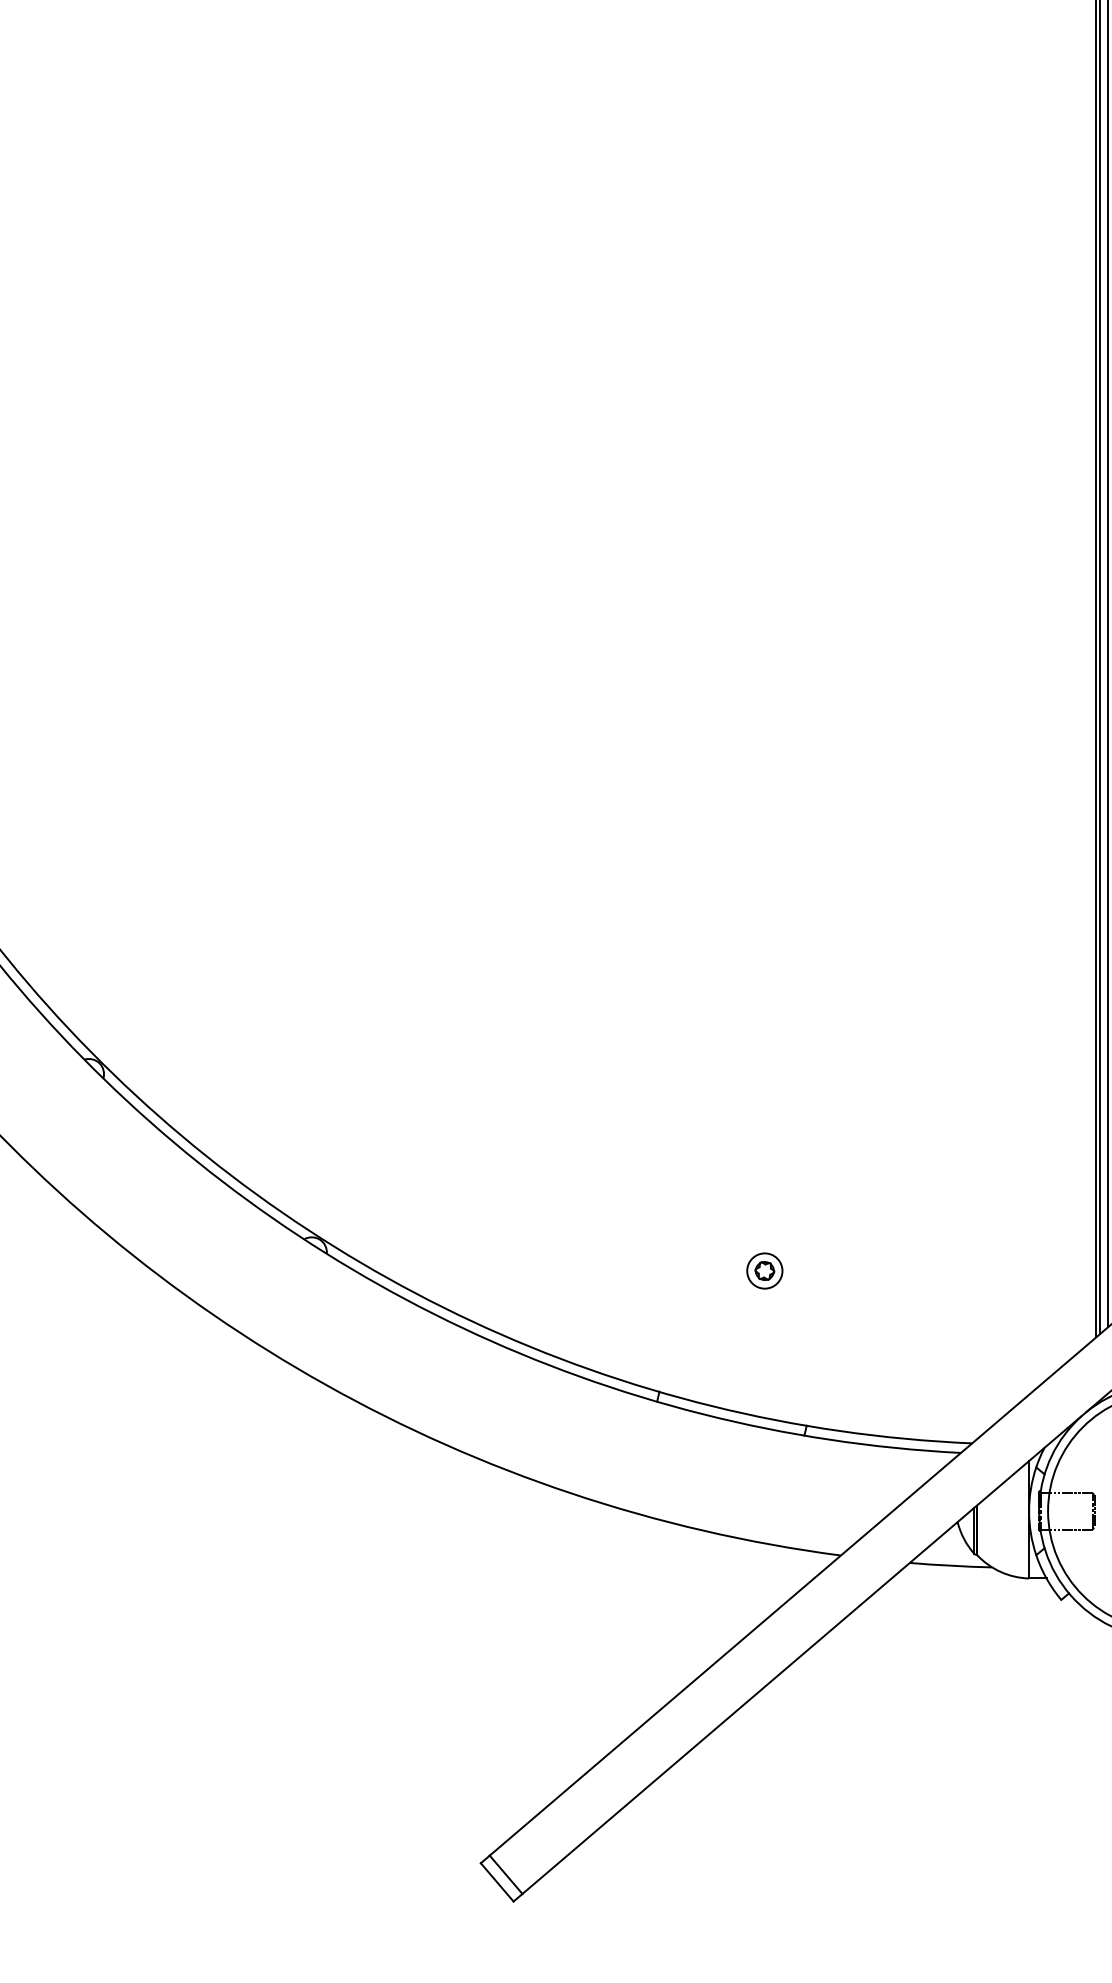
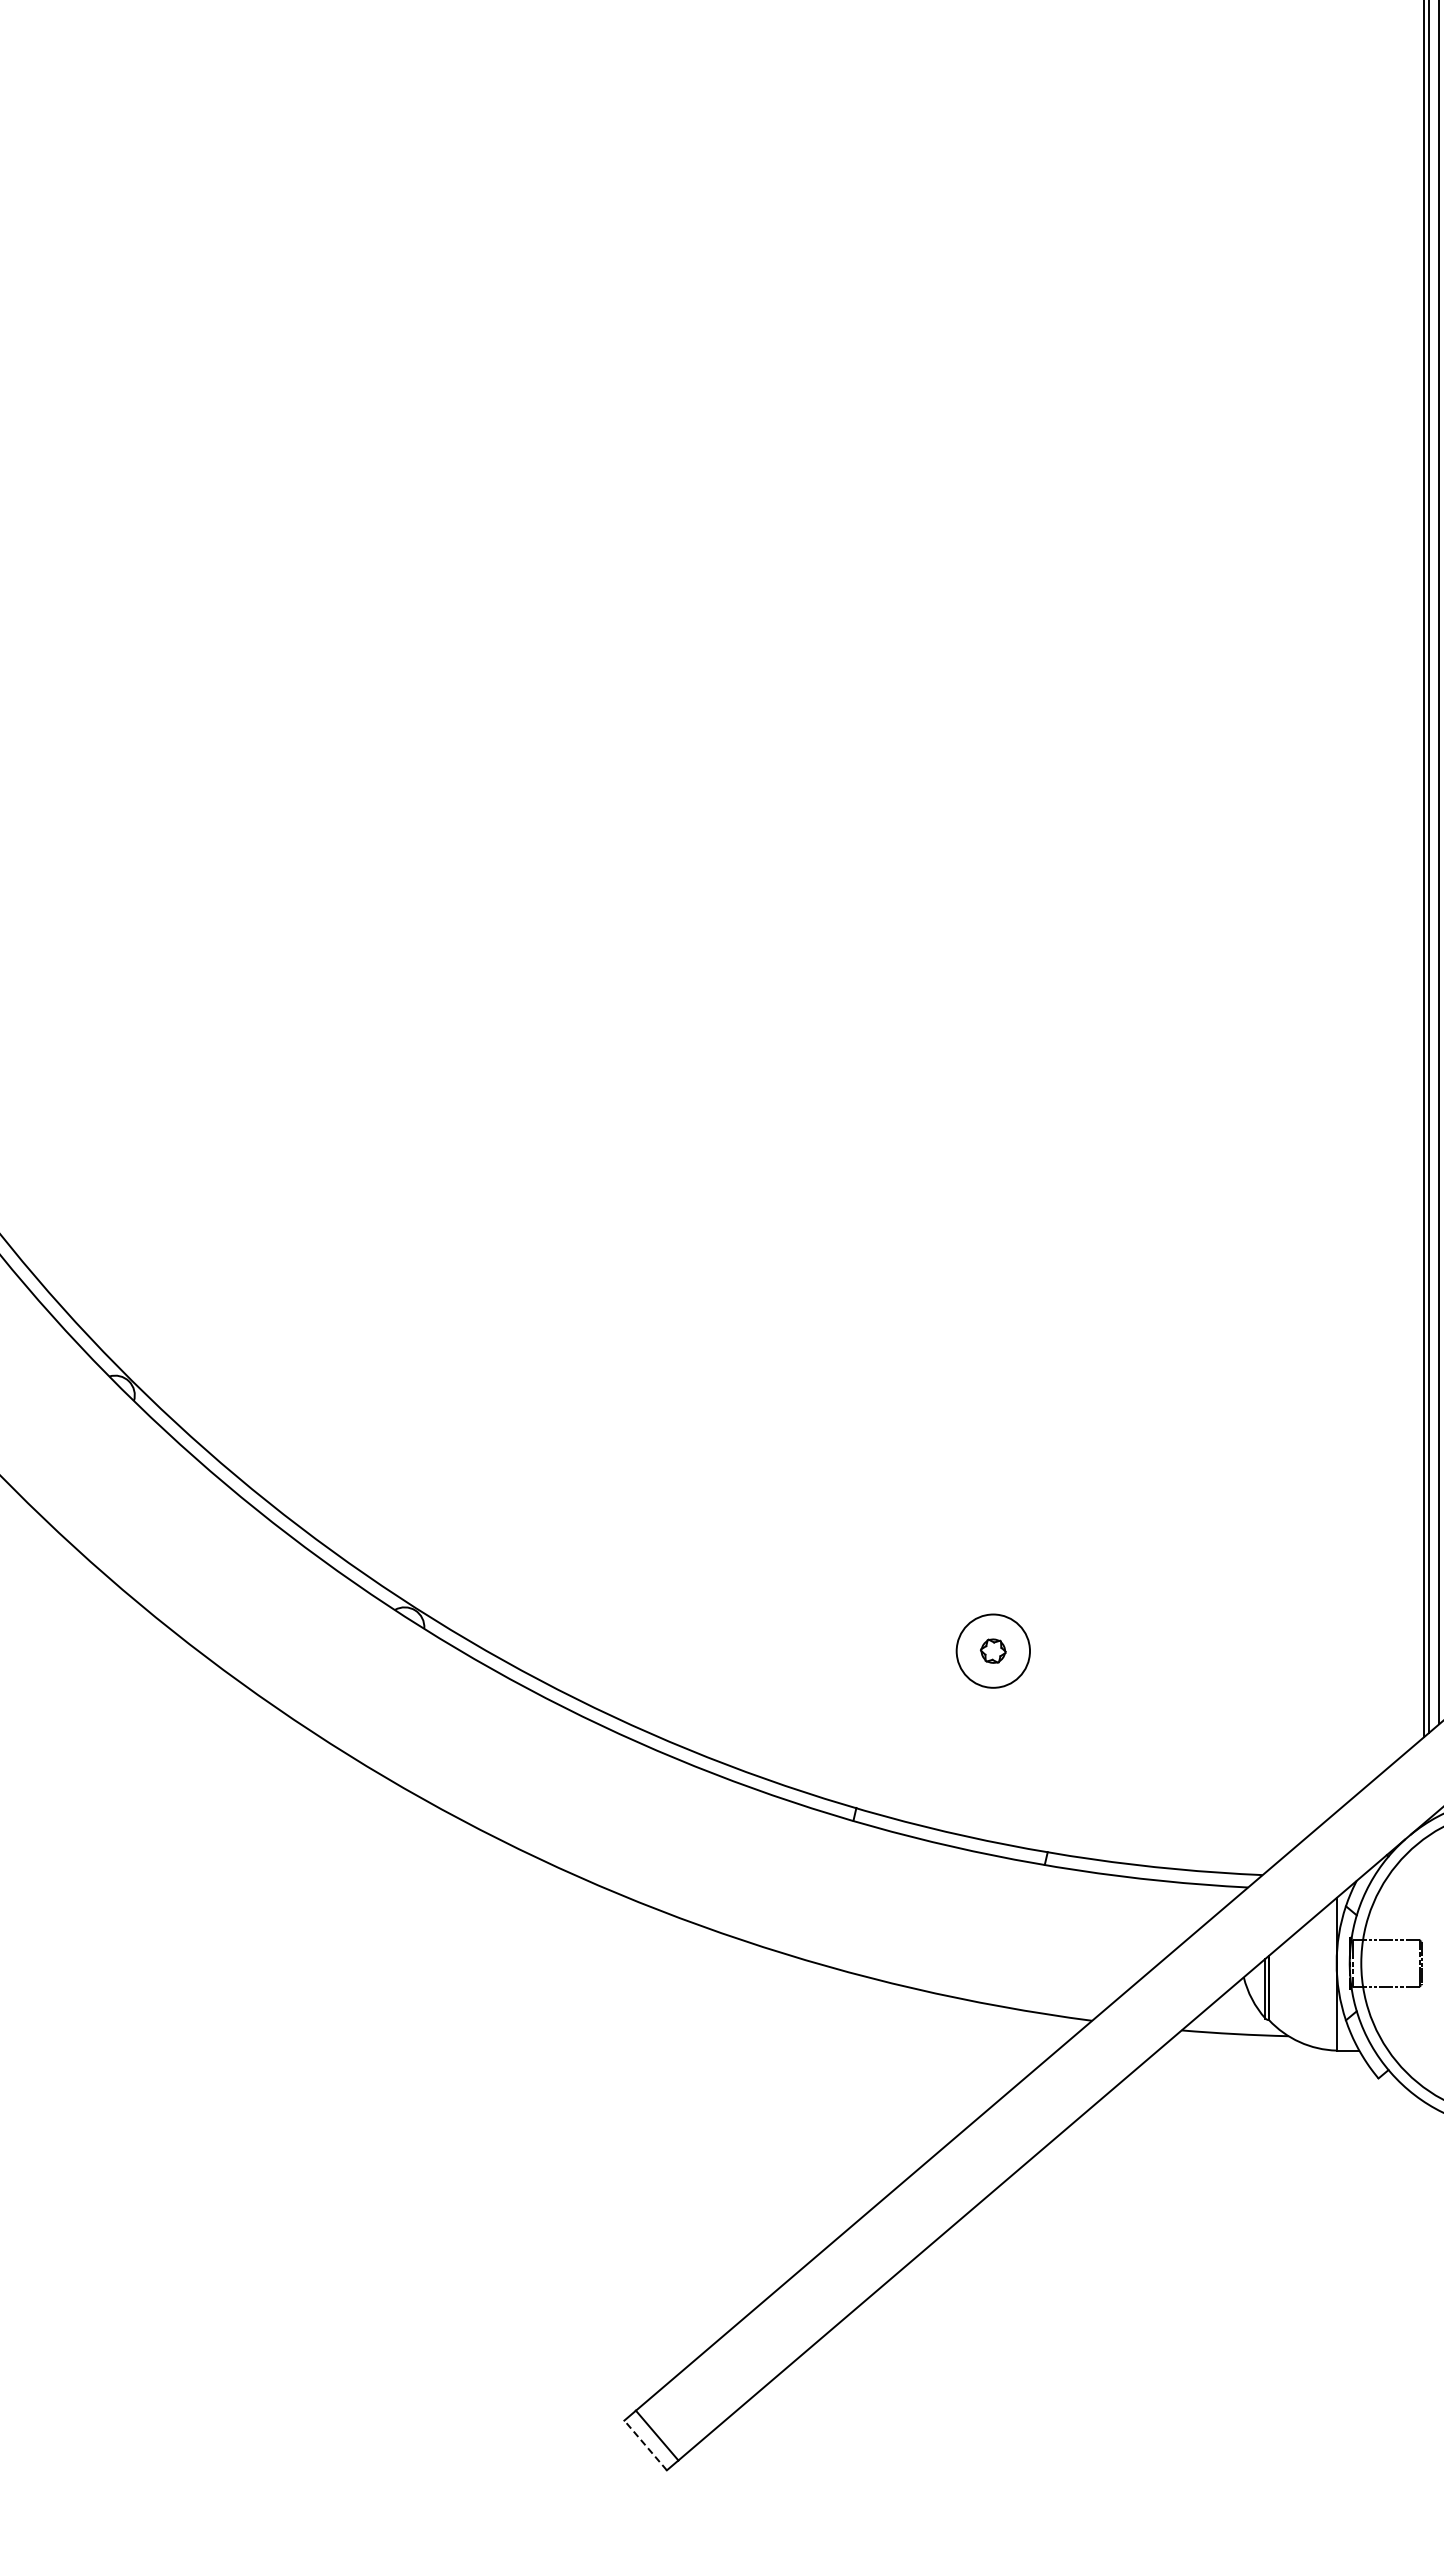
circle: (764, 1271) -> (993, 1651), size x1.6
line: (497, 1882) -> (645, 2445), solid -> dashed

